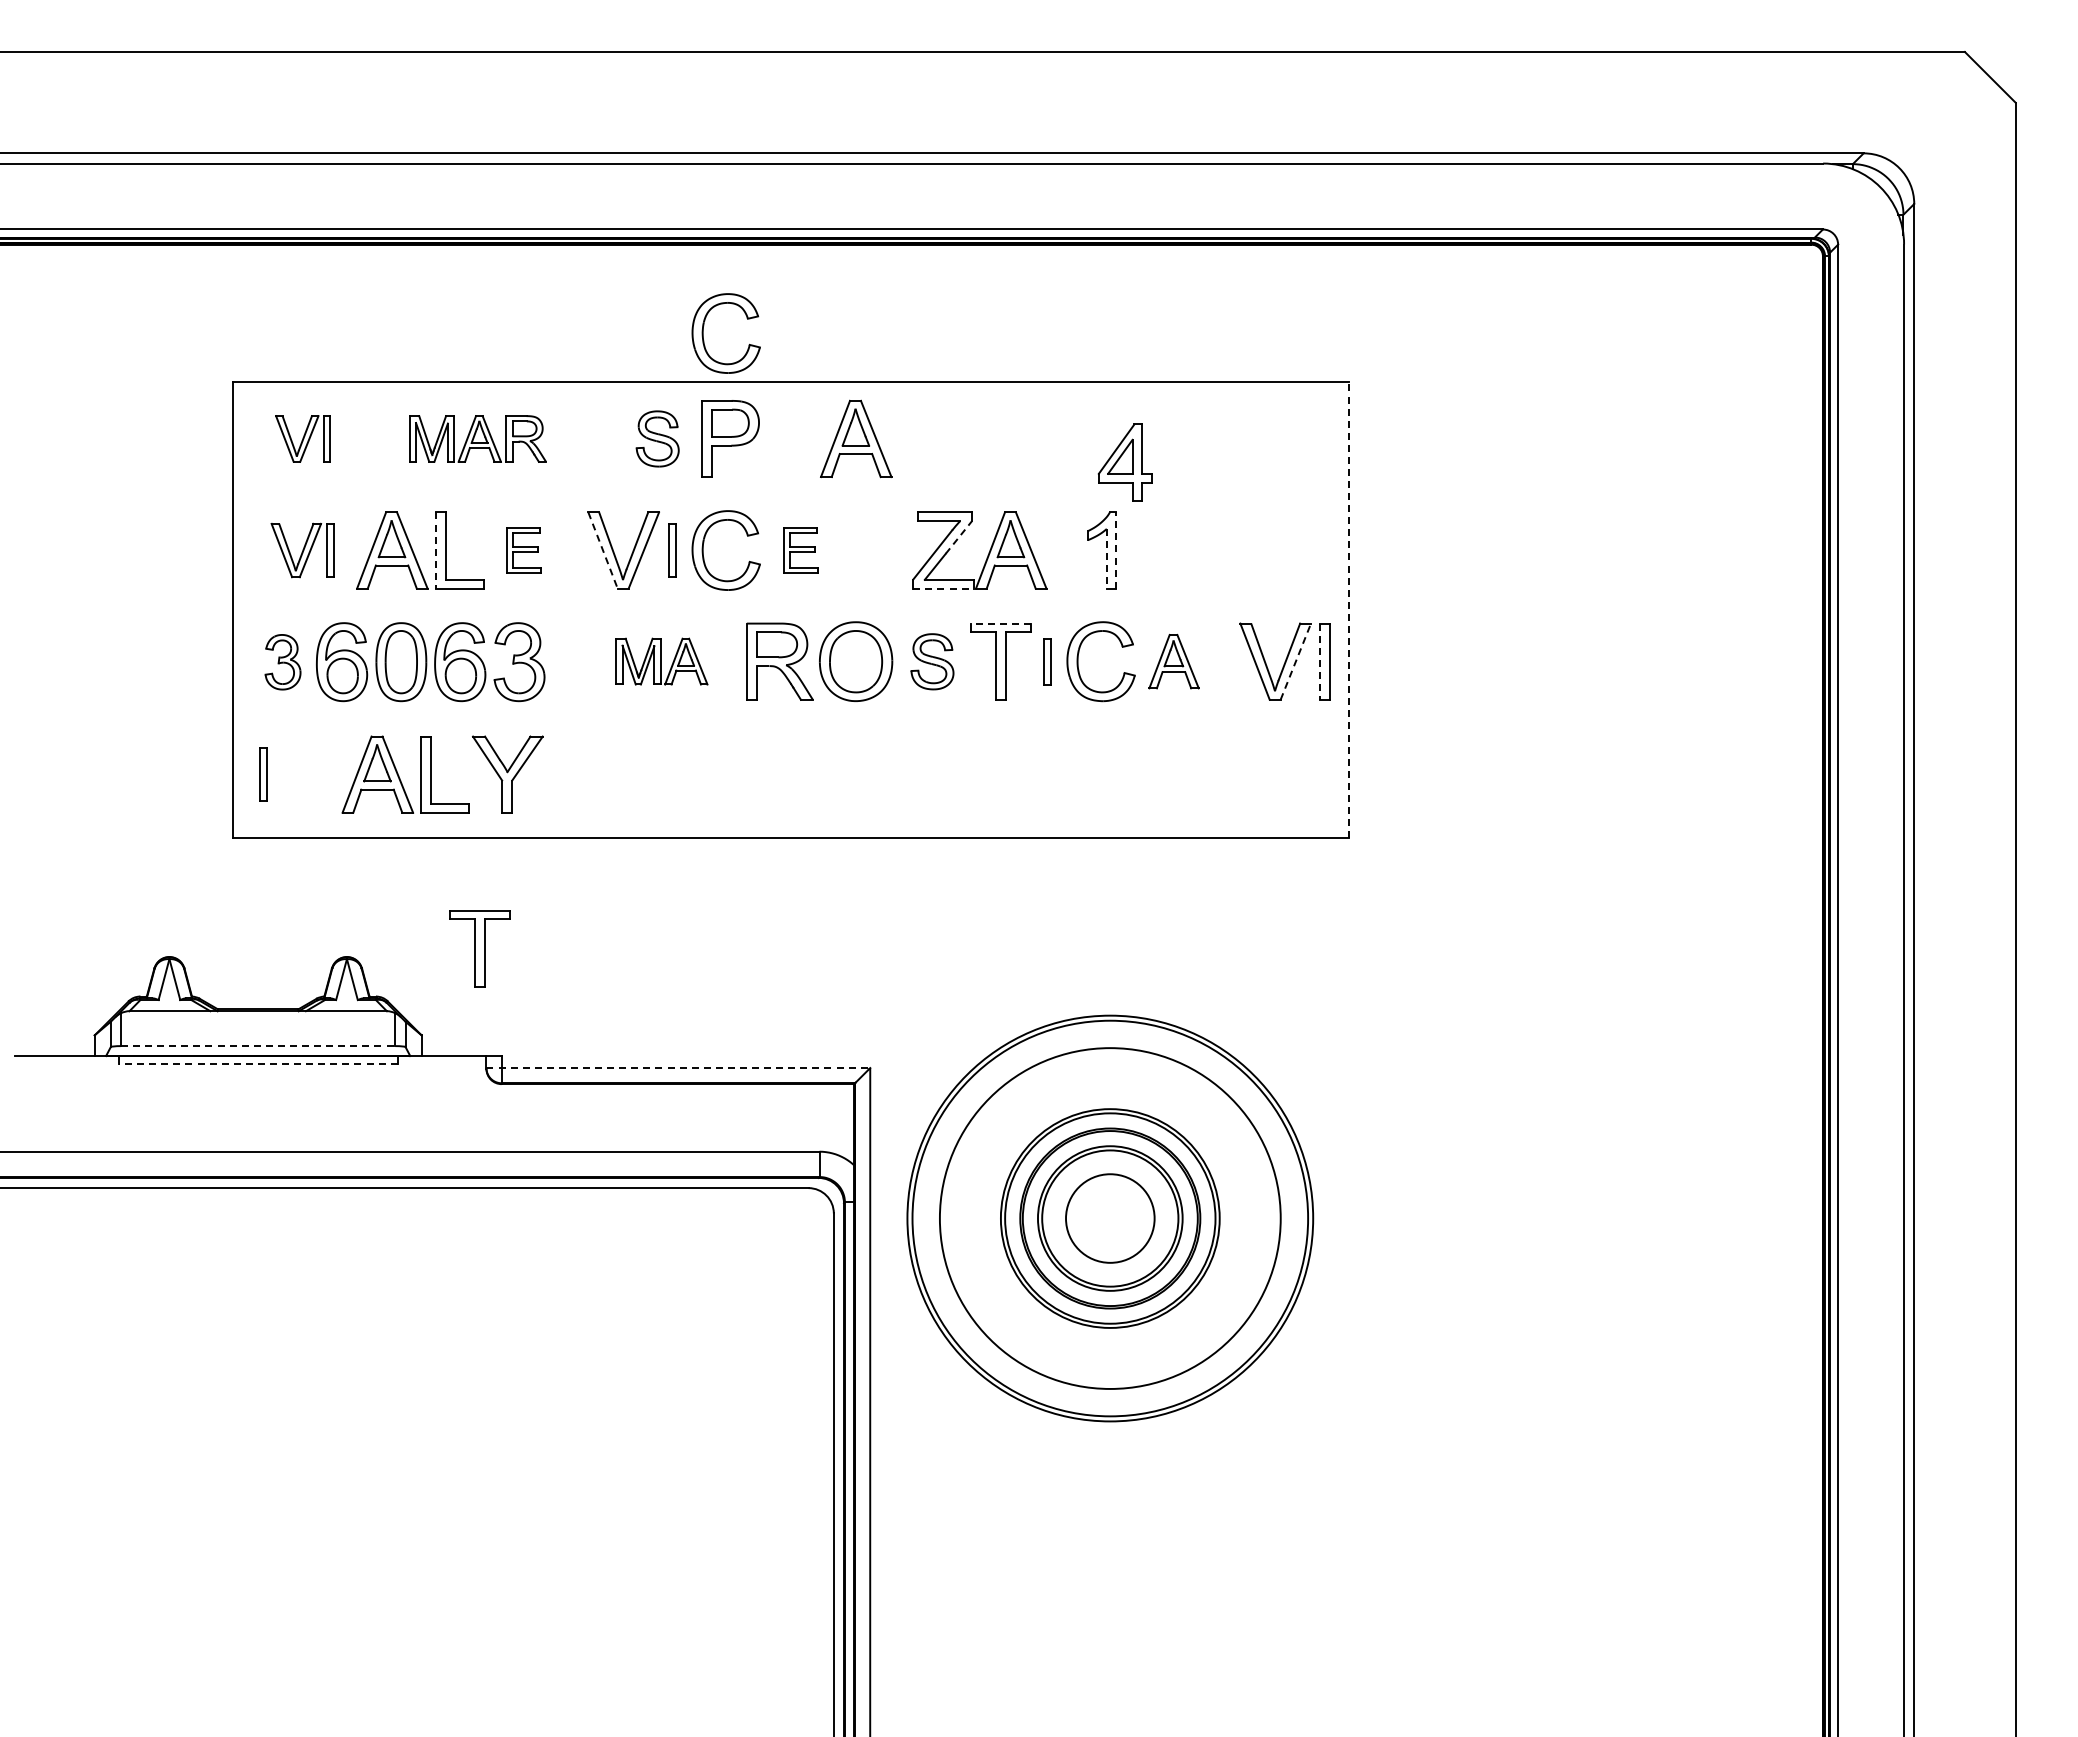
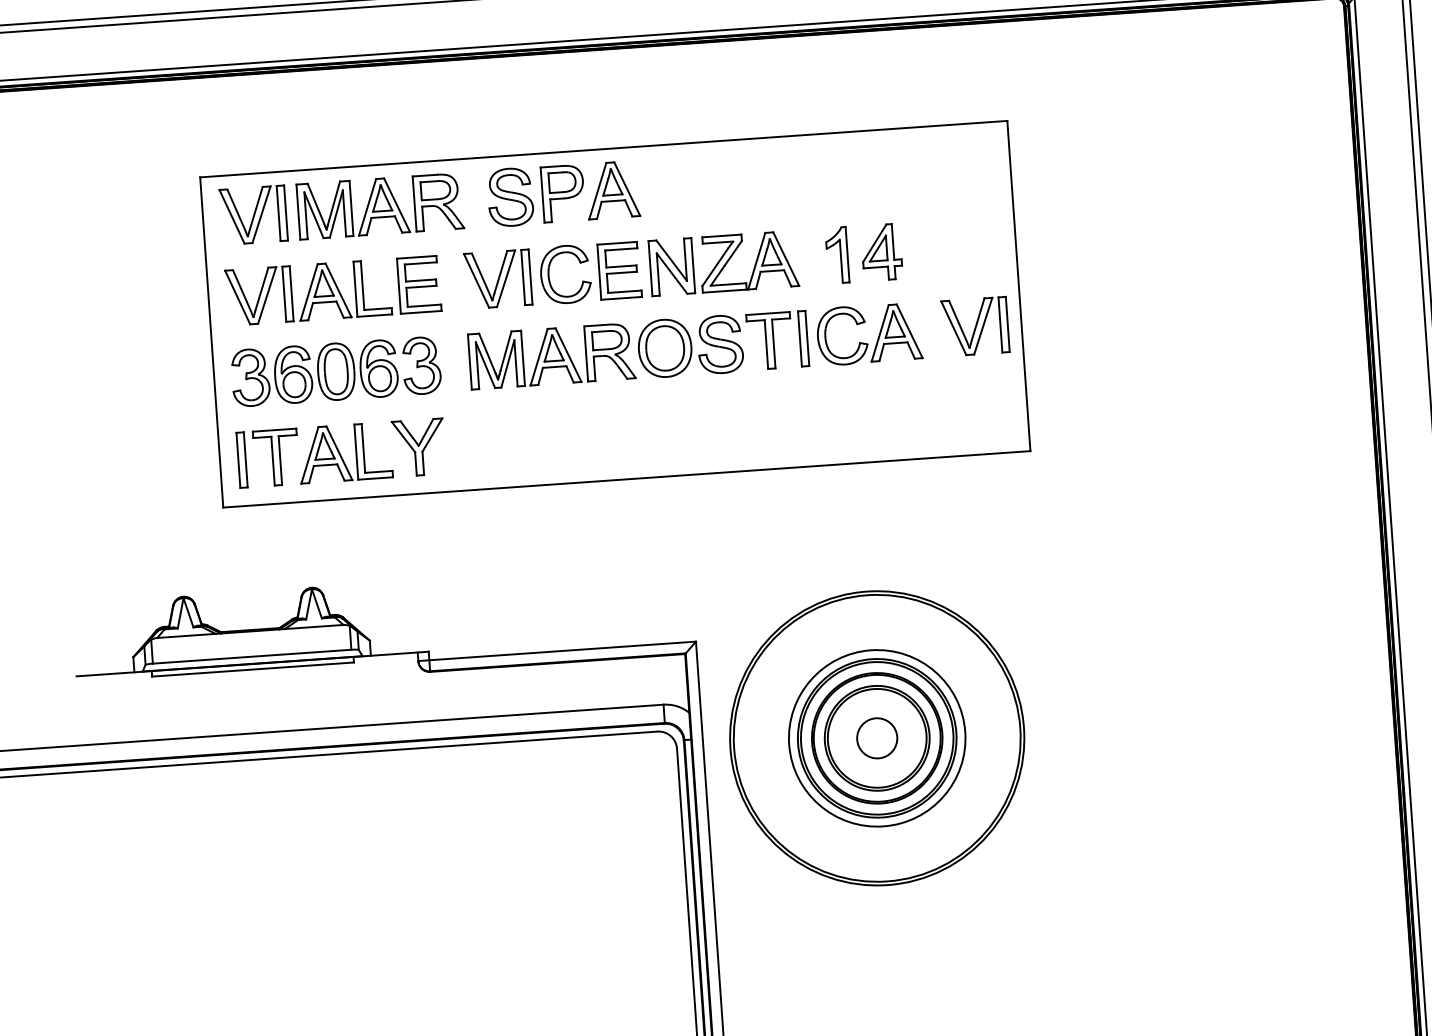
part: (703, 333) -> (538, 118), removed
part: (302, 438) -> (253, 214), size x1.67
part: (477, 438) -> (380, 206), size x1.67
part: (657, 438) -> (510, 197), size x1.43
part: (856, 438) -> (612, 189), moved
part: (1124, 462) -> (881, 252), moved
line: (958, 537) -> (732, 253), dashed -> solid
line: (1116, 549) -> (847, 254), dashed -> solid
part: (302, 550) -> (259, 295), size x1.43
part: (523, 550) -> (418, 284), size x1.67
line: (603, 550) -> (476, 280), dashed -> solid
part: (672, 550) -> (526, 277), size x1.43
part: (800, 550) -> (619, 270), size x1.67
part: (873, 550) -> (672, 267), added
line: (435, 551) -> (355, 289), dashed -> solid
line: (1106, 558) -> (841, 261), dashed -> solid
line: (944, 588) -> (725, 291), dashed -> solid
line: (1348, 609) -> (1018, 285), dashed -> solid
line: (1000, 623) -> (767, 313), dashed -> solid
part: (661, 661) -> (524, 358), size x1.67
part: (932, 661) -> (720, 344), size x1.43
part: (1047, 661) -> (803, 338), size x1.67
part: (1173, 661) -> (894, 332), size x1.43
line: (1296, 661) -> (983, 325), dashed -> solid
part: (282, 662) -> (250, 378), size x1.43
line: (1319, 662) -> (1000, 325), dashed -> solid
part: (262, 774) -> (241, 460), size x1.43
part: (479, 948) -> (276, 457), moved
line: (258, 1046) -> (252, 656), dashed -> solid
line: (257, 1063) -> (252, 669), dashed -> solid
line: (678, 1068) -> (557, 651), dashed -> solid
circle: (1110, 1218) -> (877, 738), size x0.62
circle: (1110, 1218) -> (877, 738), size x0.71

